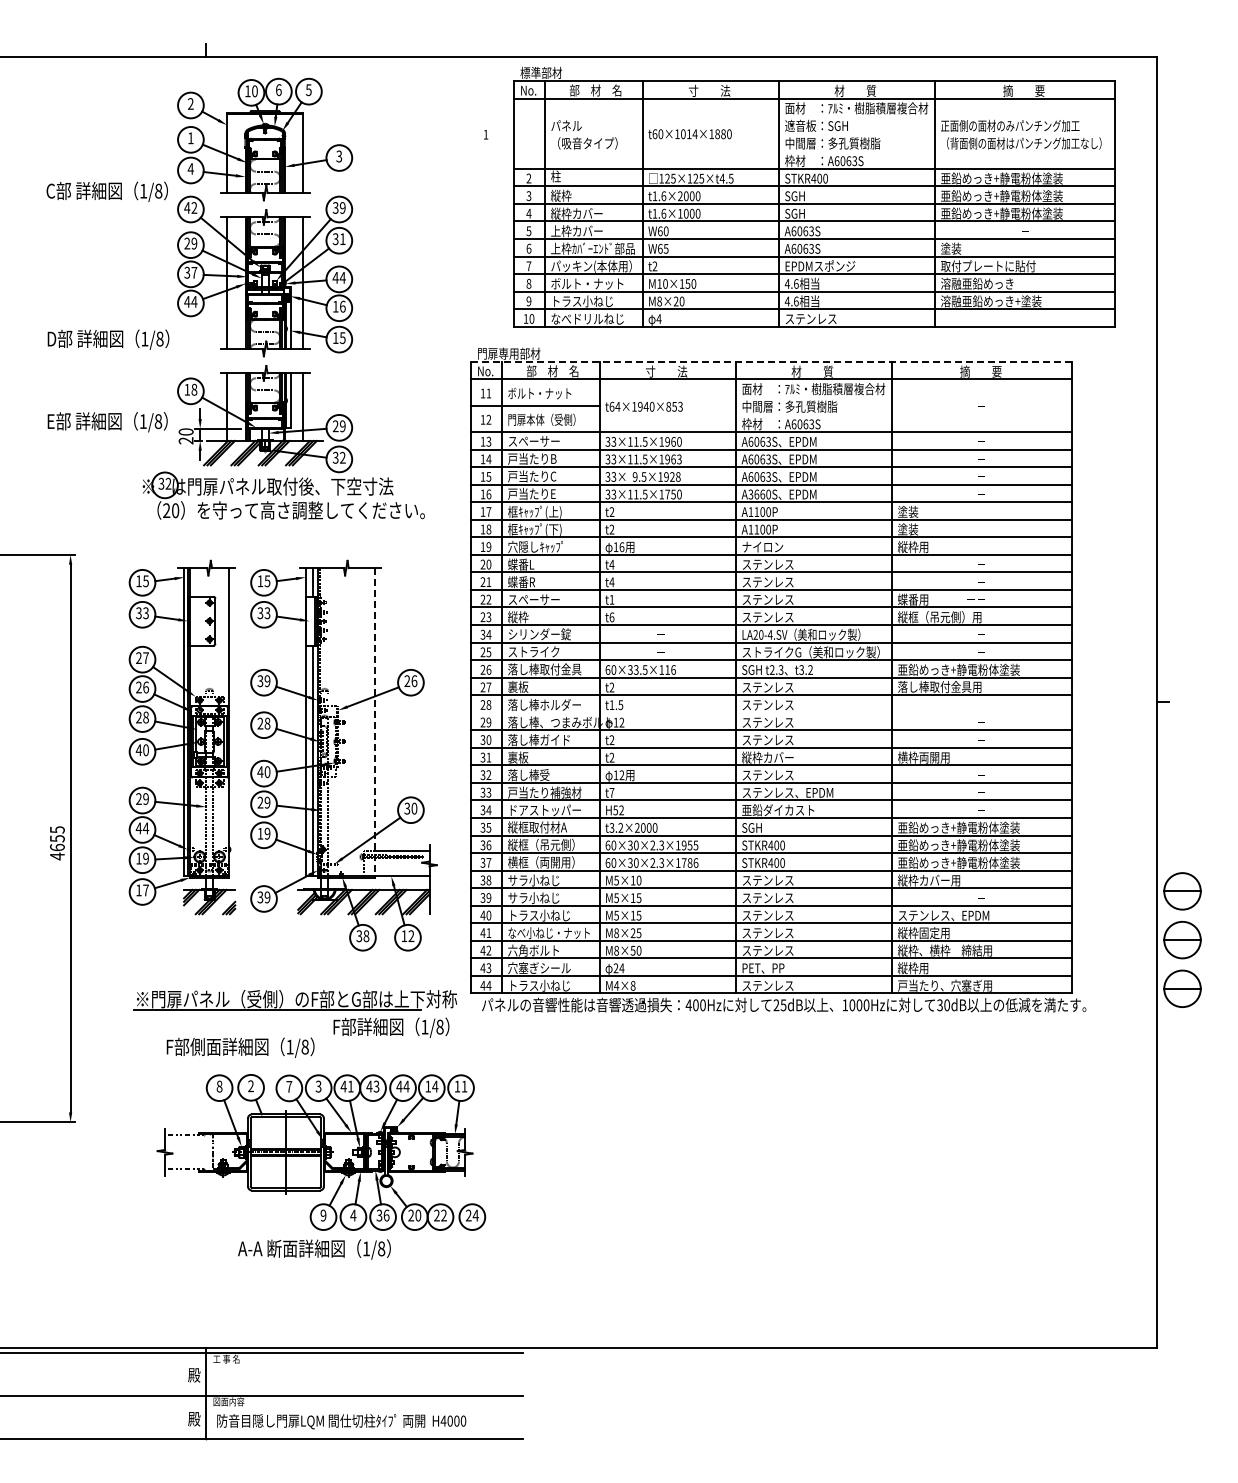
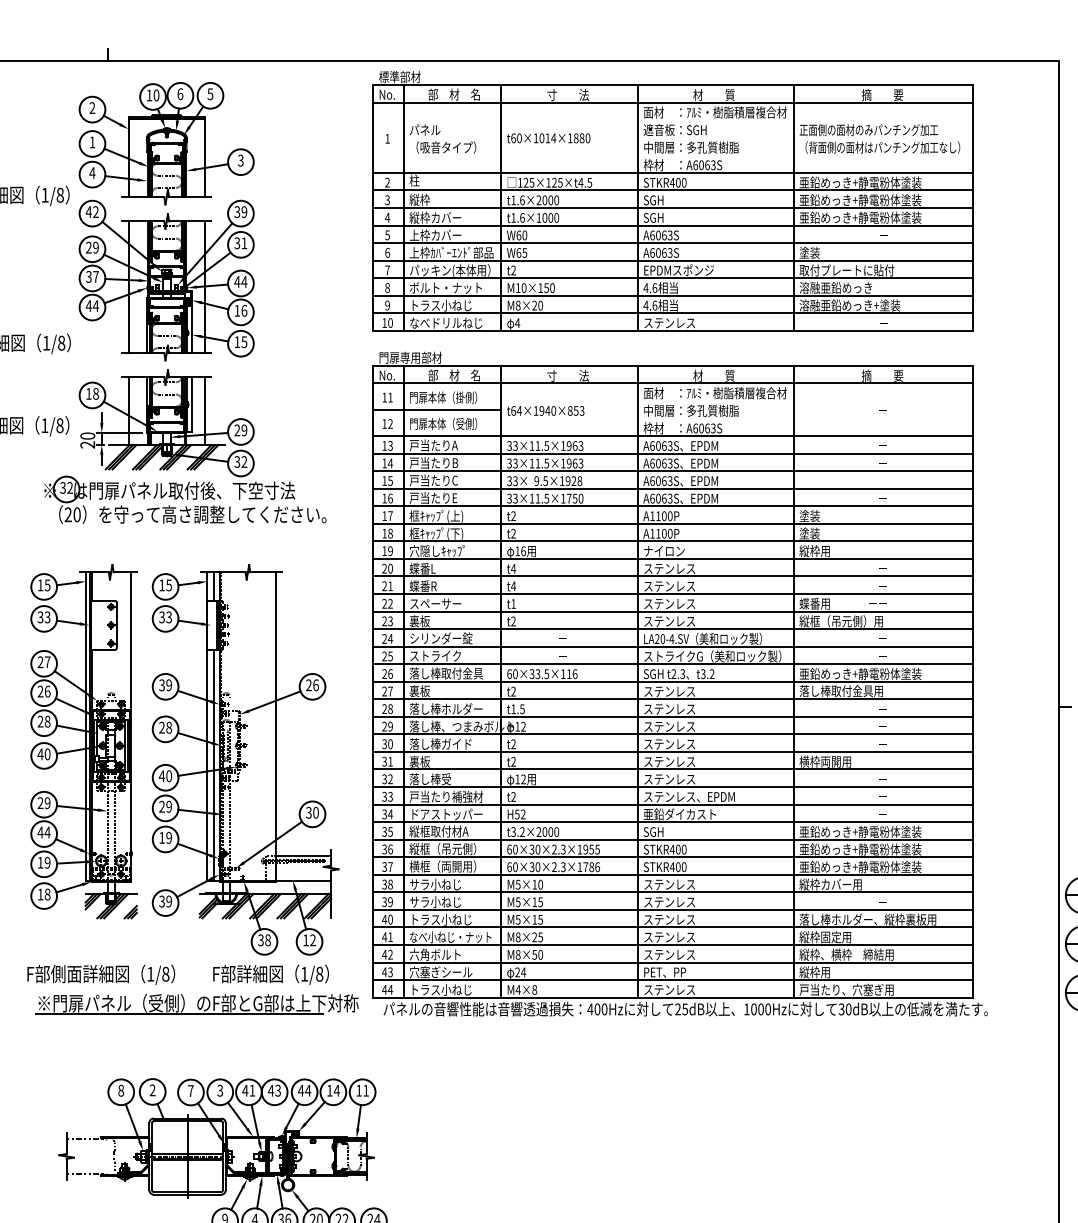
part: (814, 196) -> (673, 200), moved
line: (771, 361) -> (673, 365), dashed -> solid
text: (541, 393) -> (443, 397), ボルト・ナット -> 門扉本体（掛側）
text: (533, 441) -> (435, 445), スペーサー -> 戸当たりA
text: (679, 441) -> (581, 445), 33×11.5×1960 -> 33×11.5×1963
text: (759, 494) -> (661, 498), A3660S -> A6063S
text: (518, 617) -> (420, 621), 縦枠 -> 裏板
text: (611, 617) -> (513, 621), t6 -> t2
text: (482, 634) -> (384, 638), 34 -> 24
line: (771, 712) -> (673, 716), added
line: (374, 722) -> (276, 726), dashed -> solid
text: (767, 757) -> (669, 761), 縦枠カバー -> ステンレス
text: (611, 792) -> (513, 796), t7 -> t2
text: (145, 890) -> (47, 894), 17 -> 18
text: (966, 915) -> (868, 919), ステンレス、EPDM -> 落し棒ホルダー、縦枠裏板用
text: (391, 1027) -> (271, 974), moved
text: (240, 1047) -> (101, 974), moved

